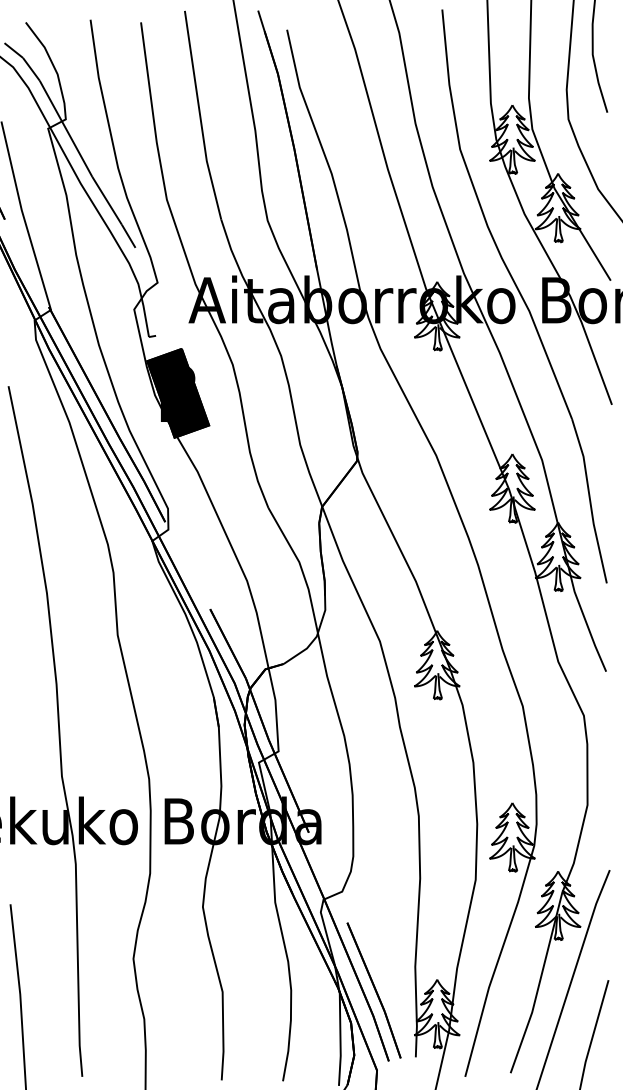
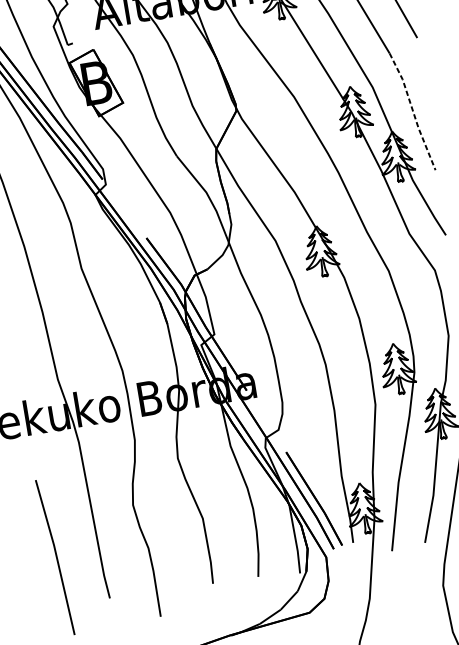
fill: (178, 392) -> (96, 82), removed
line: (590, 500) -> (413, 111), solid -> dashed

